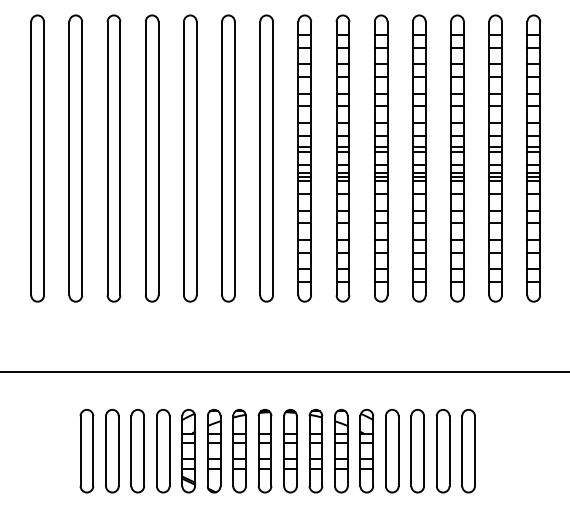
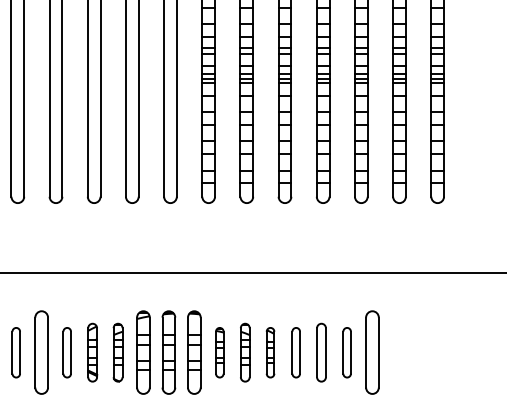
part: (112, 451) -> (16, 352), size x0.6
part: (163, 451) -> (67, 352), size x0.6
part: (188, 451) -> (92, 352), size x0.7
part: (214, 451) -> (118, 352), size x0.7
part: (315, 451) -> (219, 352), size x0.6
part: (341, 451) -> (245, 352), size x0.7
part: (366, 451) -> (270, 352), size x0.6
part: (392, 451) -> (296, 352), size x0.6
part: (417, 451) -> (321, 352), size x0.7
part: (443, 451) -> (347, 352), size x0.6

